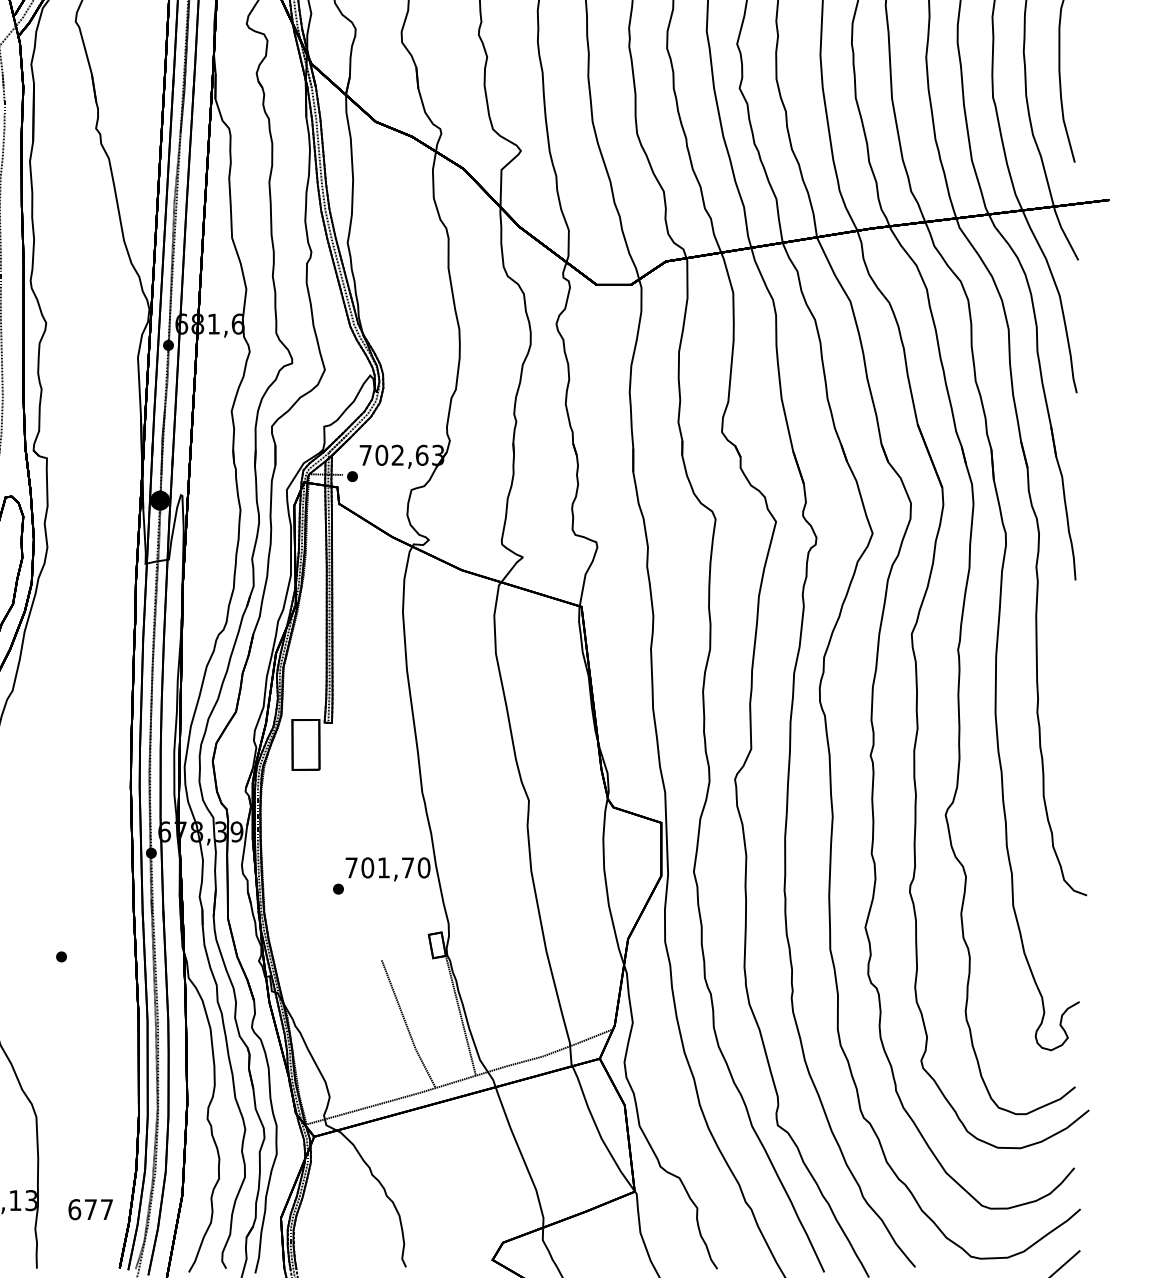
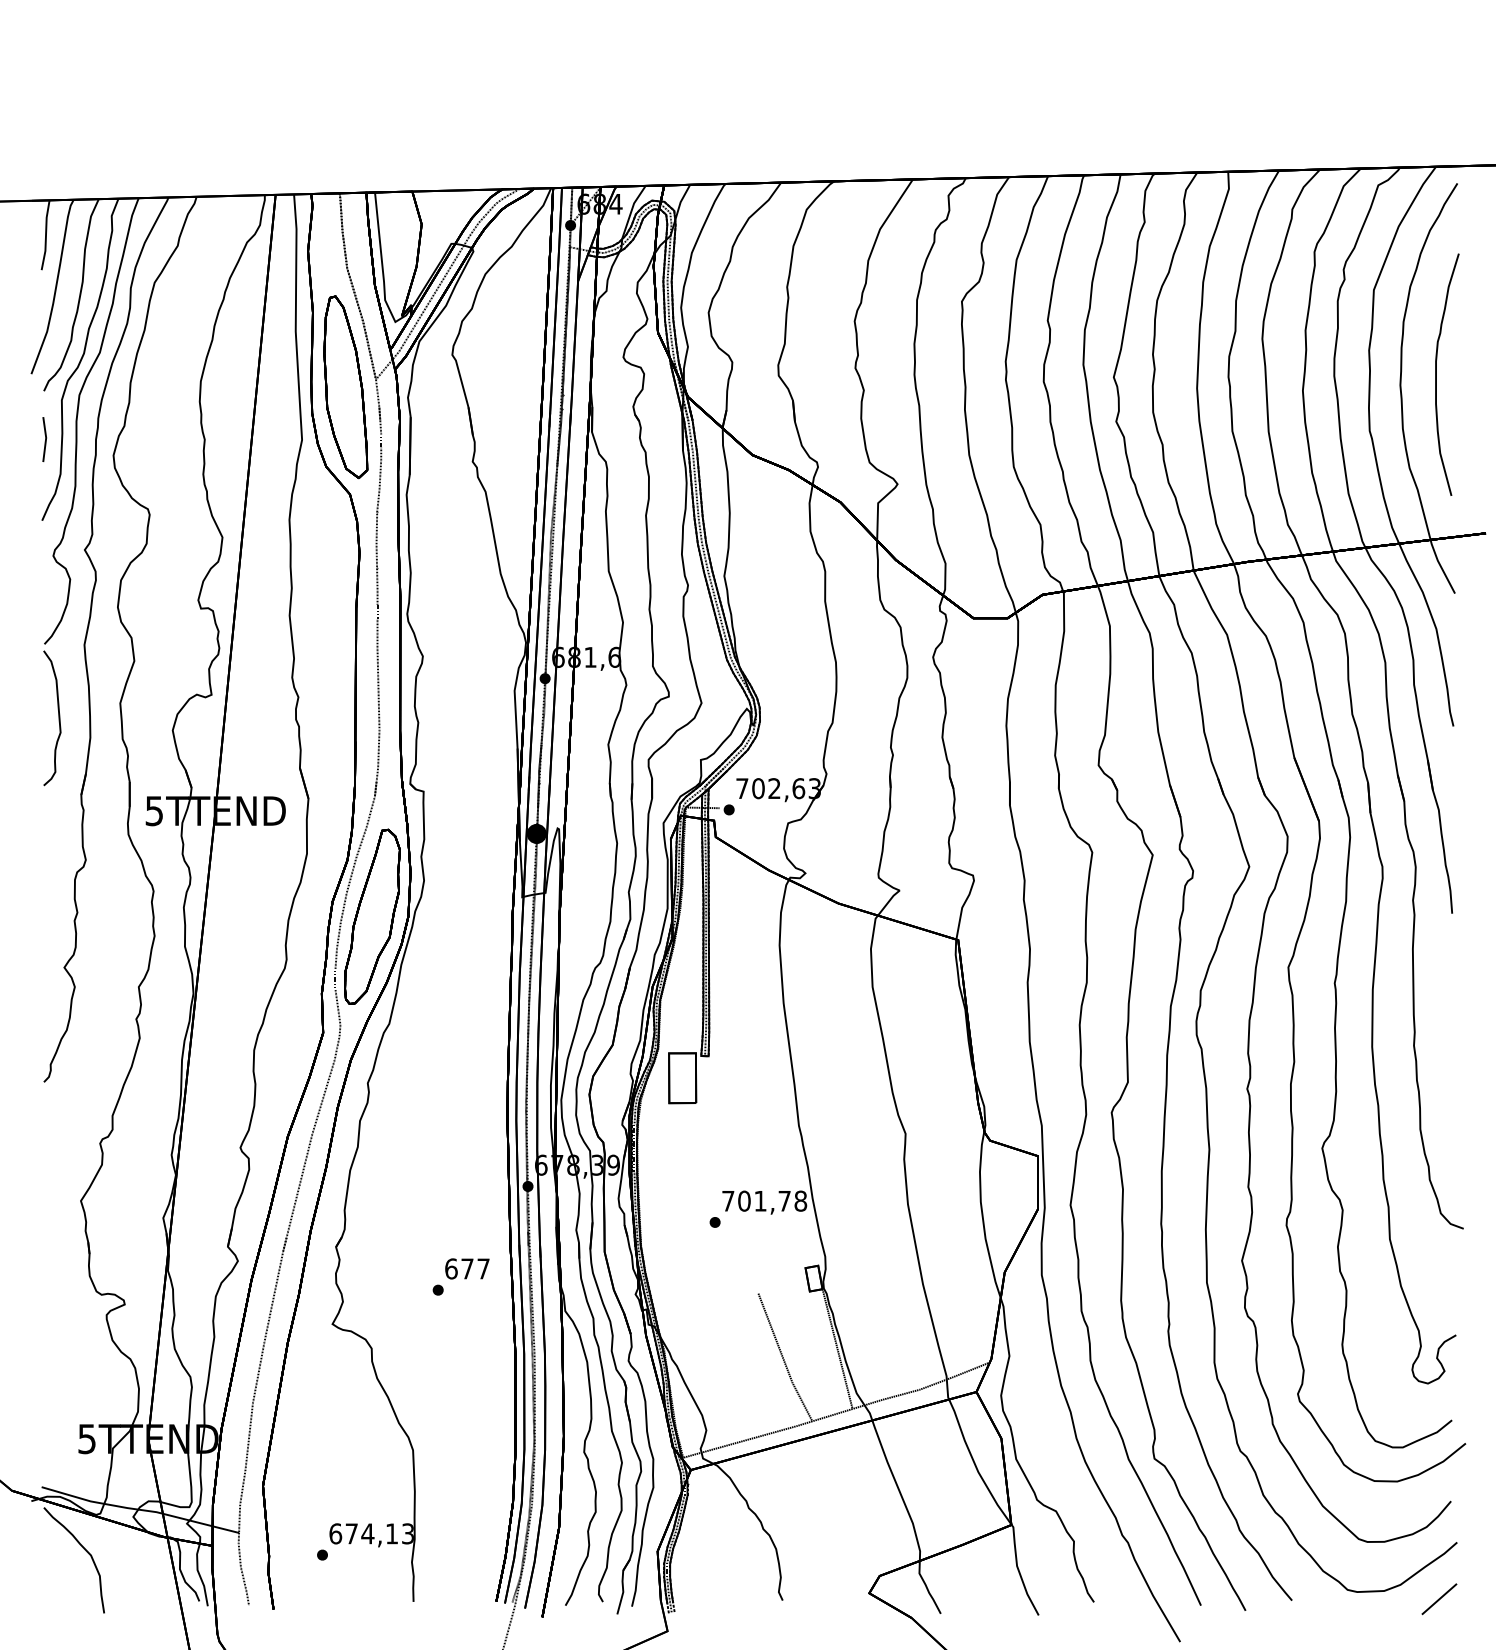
text: (423, 868) -> (800, 1201), 701,70 -> 701,78
text: (90, 1209) -> (467, 1268), moved

